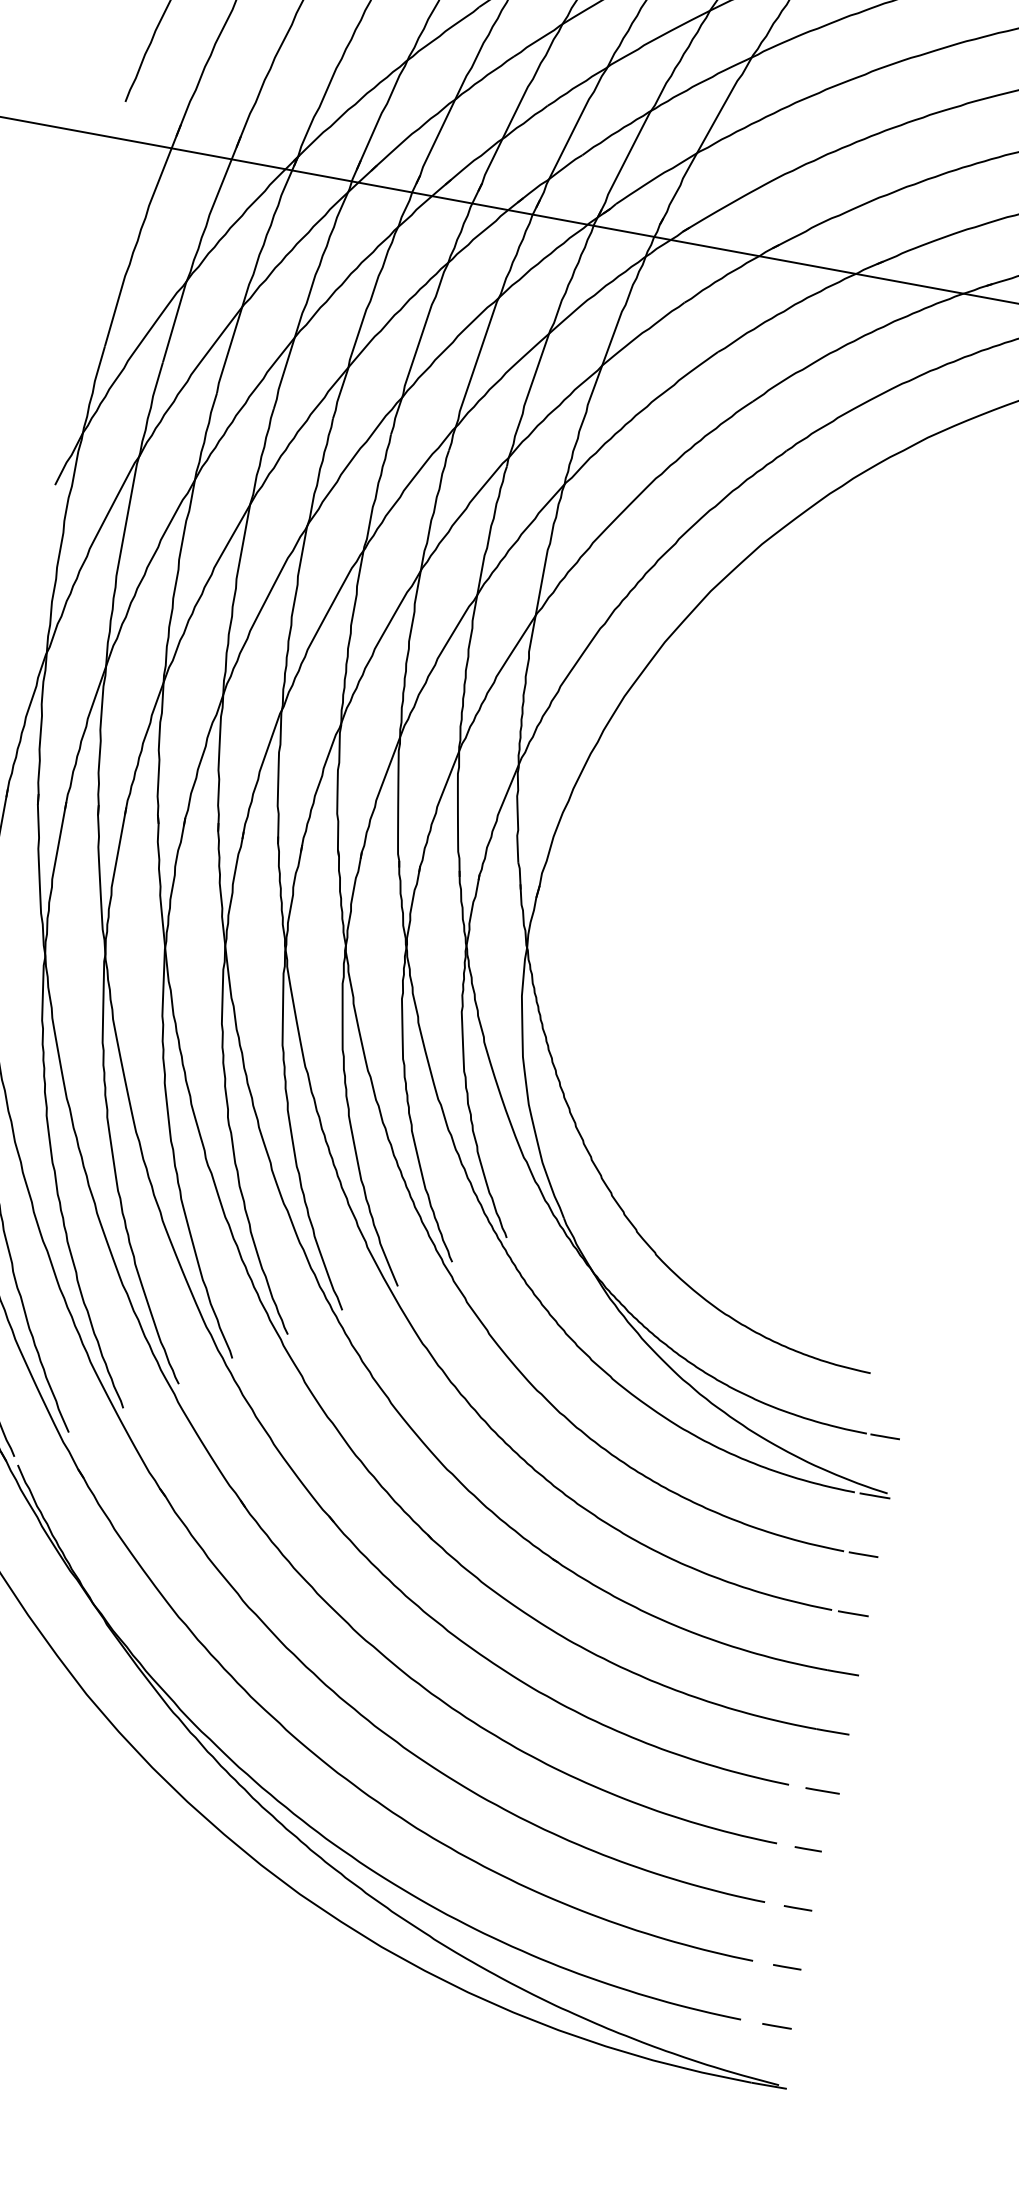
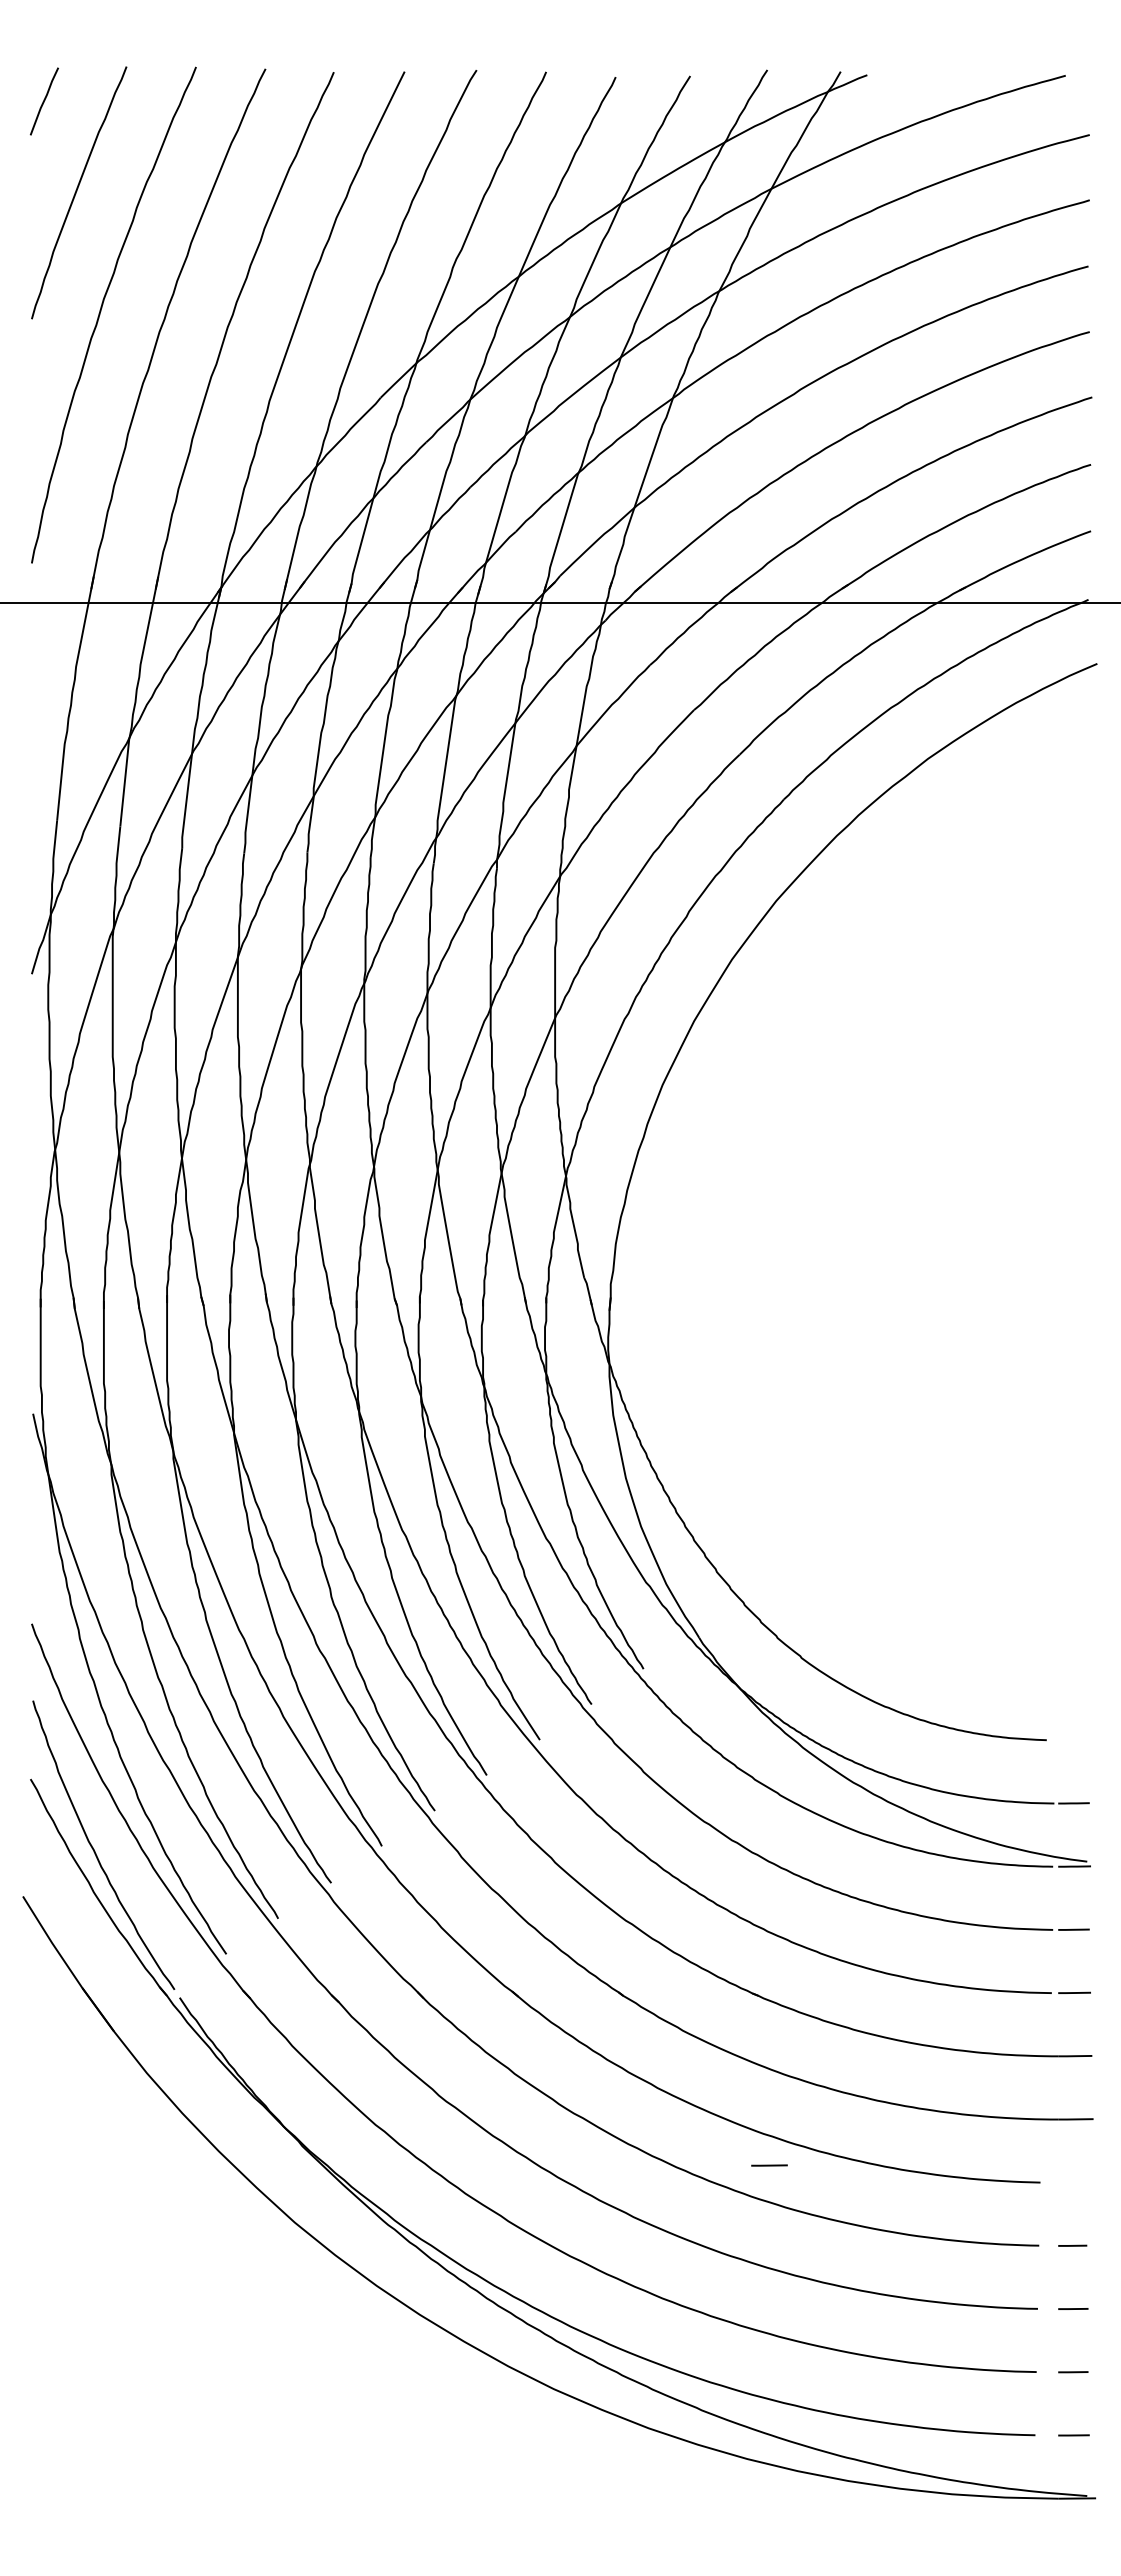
line: (822, 1790) -> (769, 2165), moved

